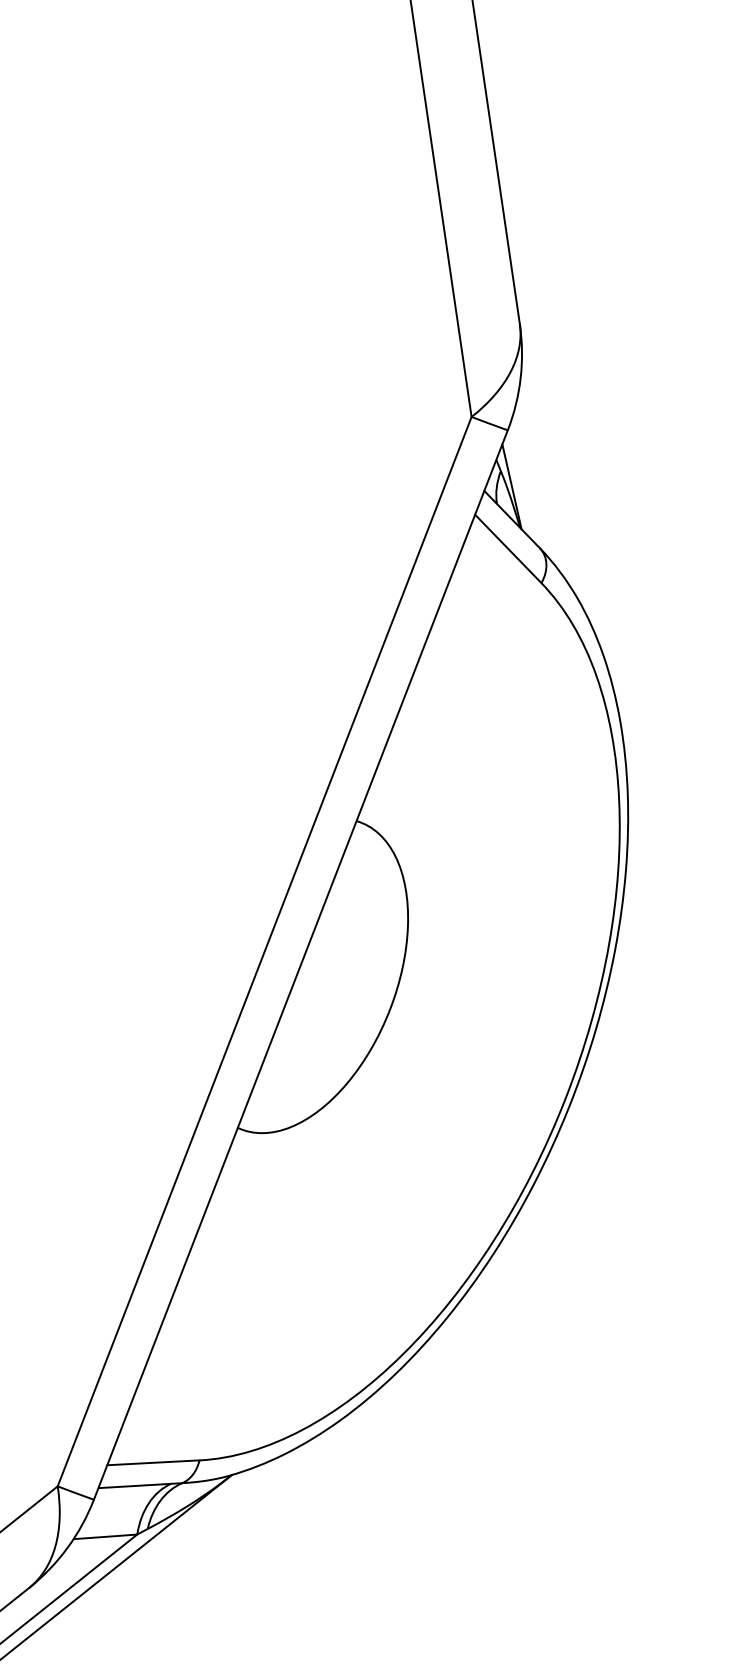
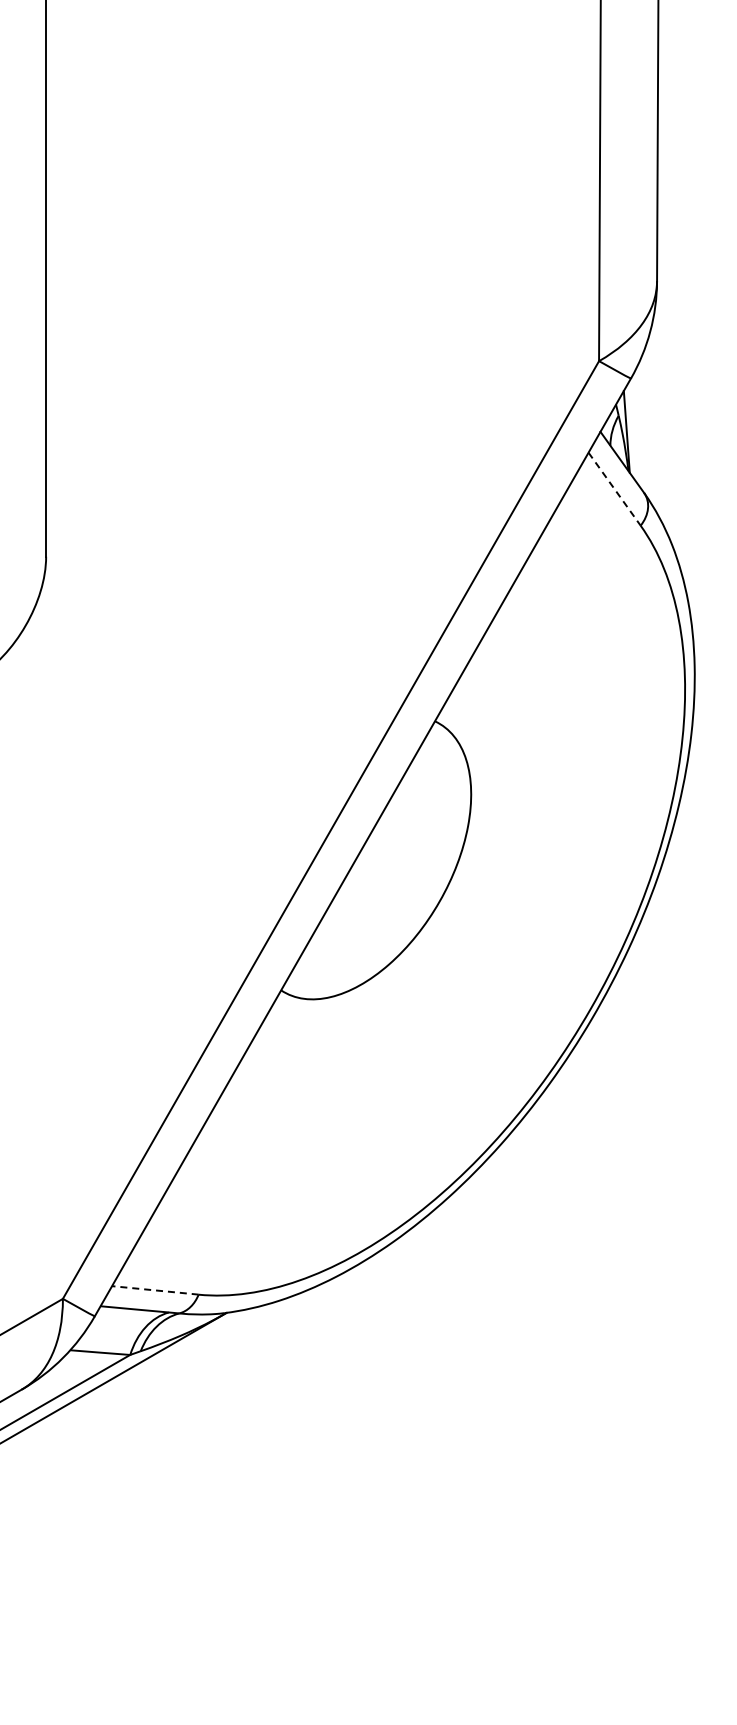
line: (508, 549) -> (614, 489), solid -> dashed
line: (153, 1462) -> (155, 1290), solid -> dashed

